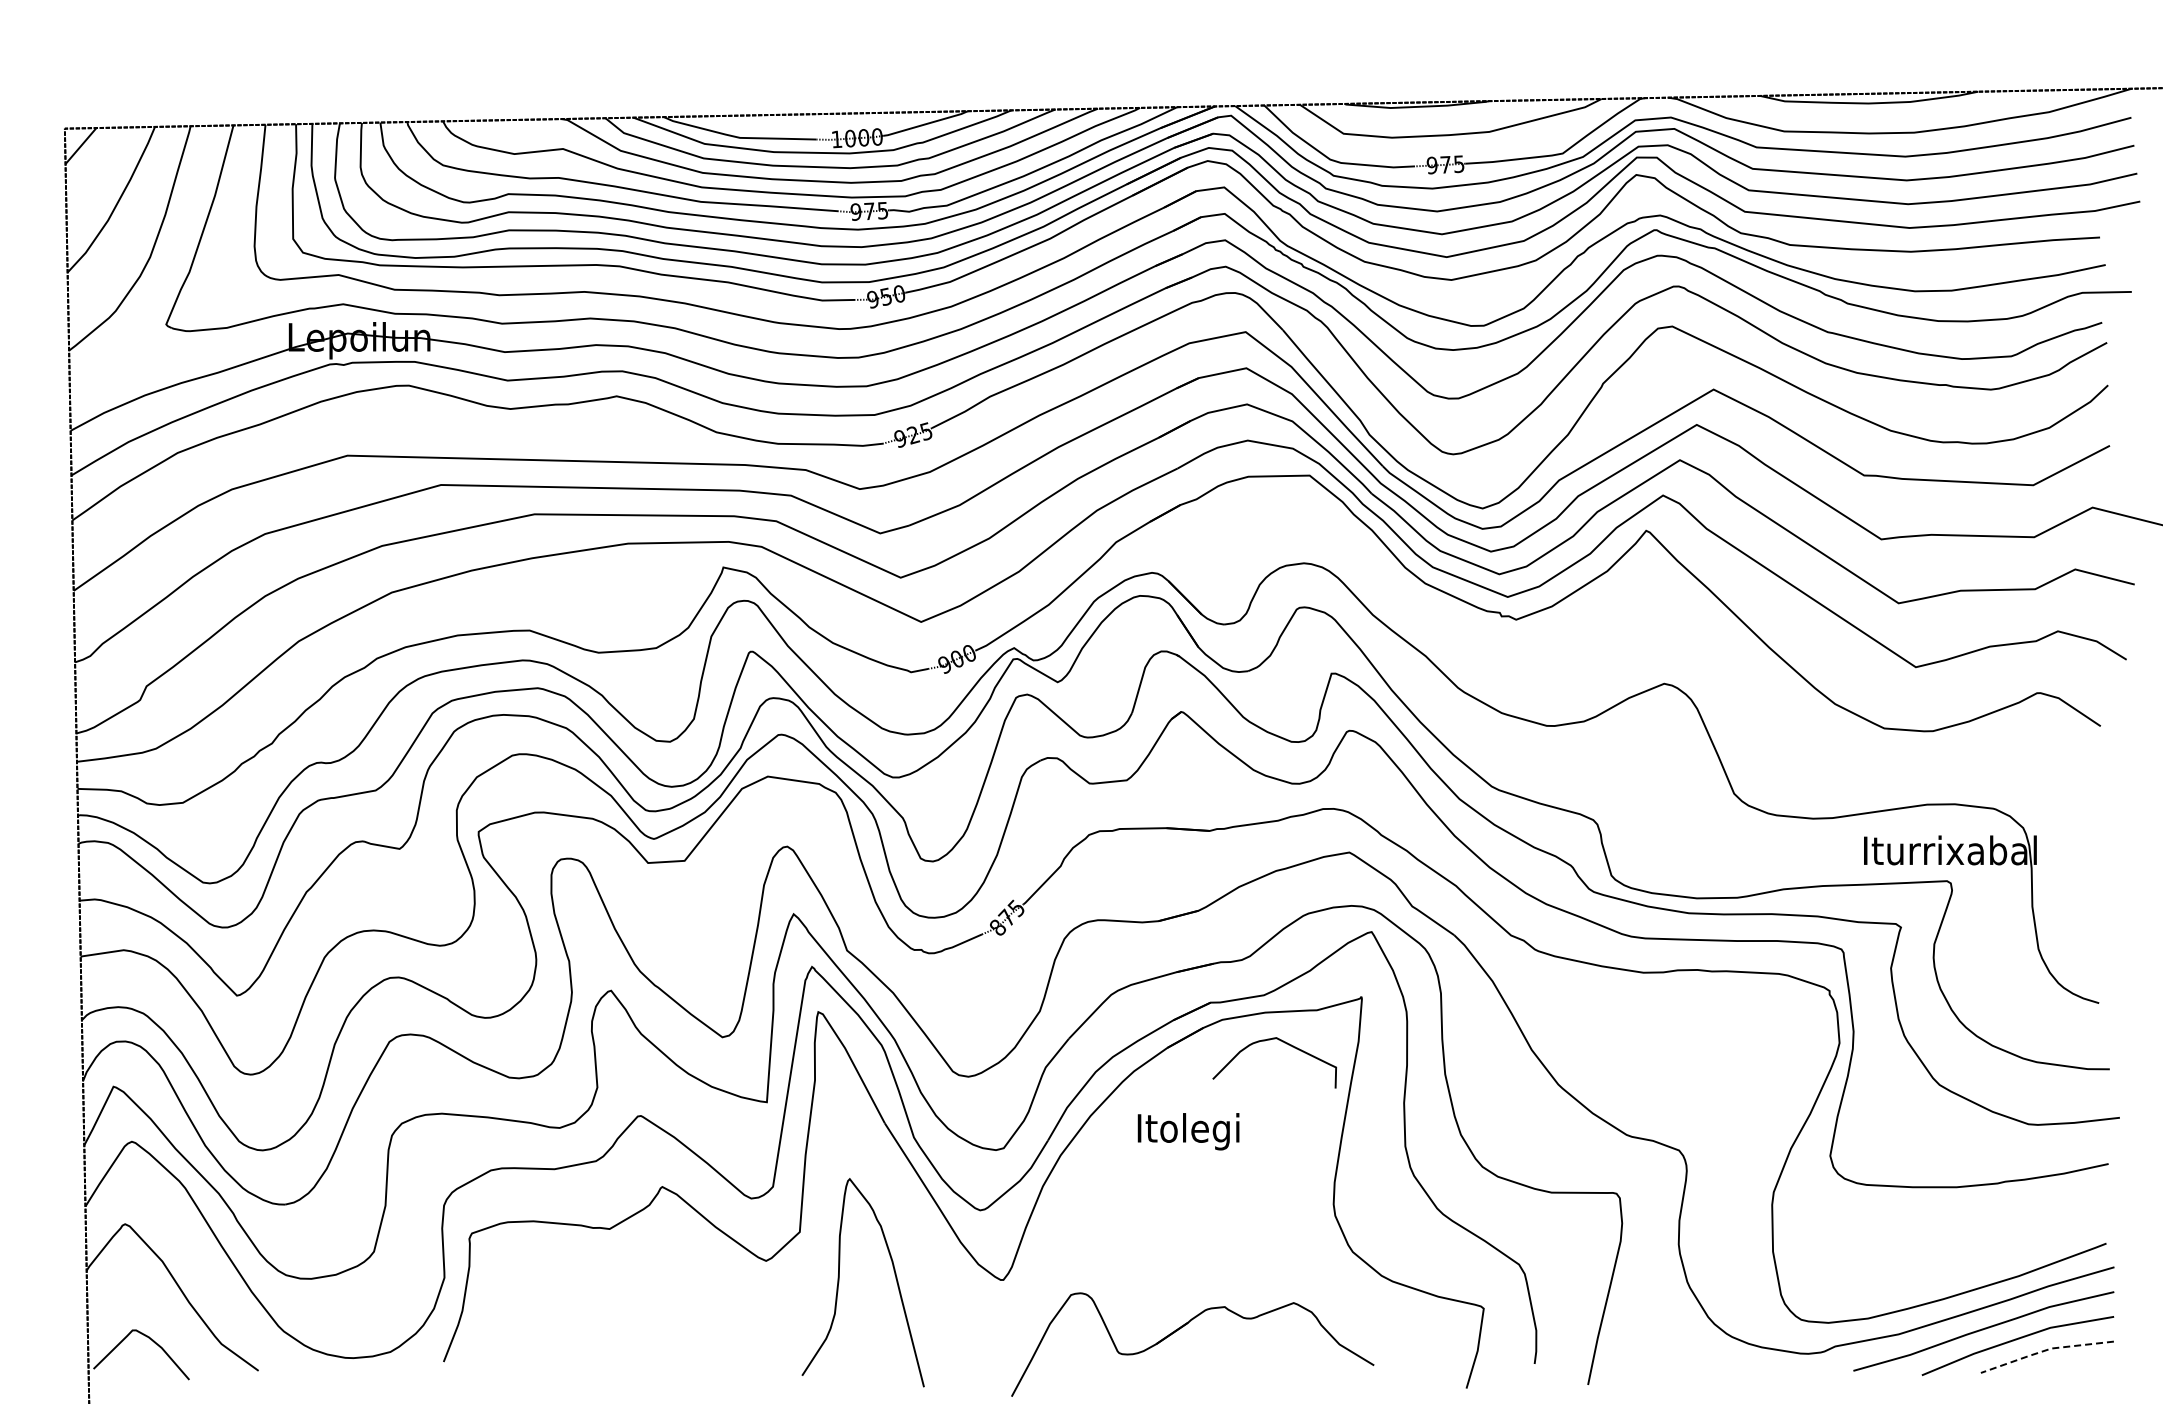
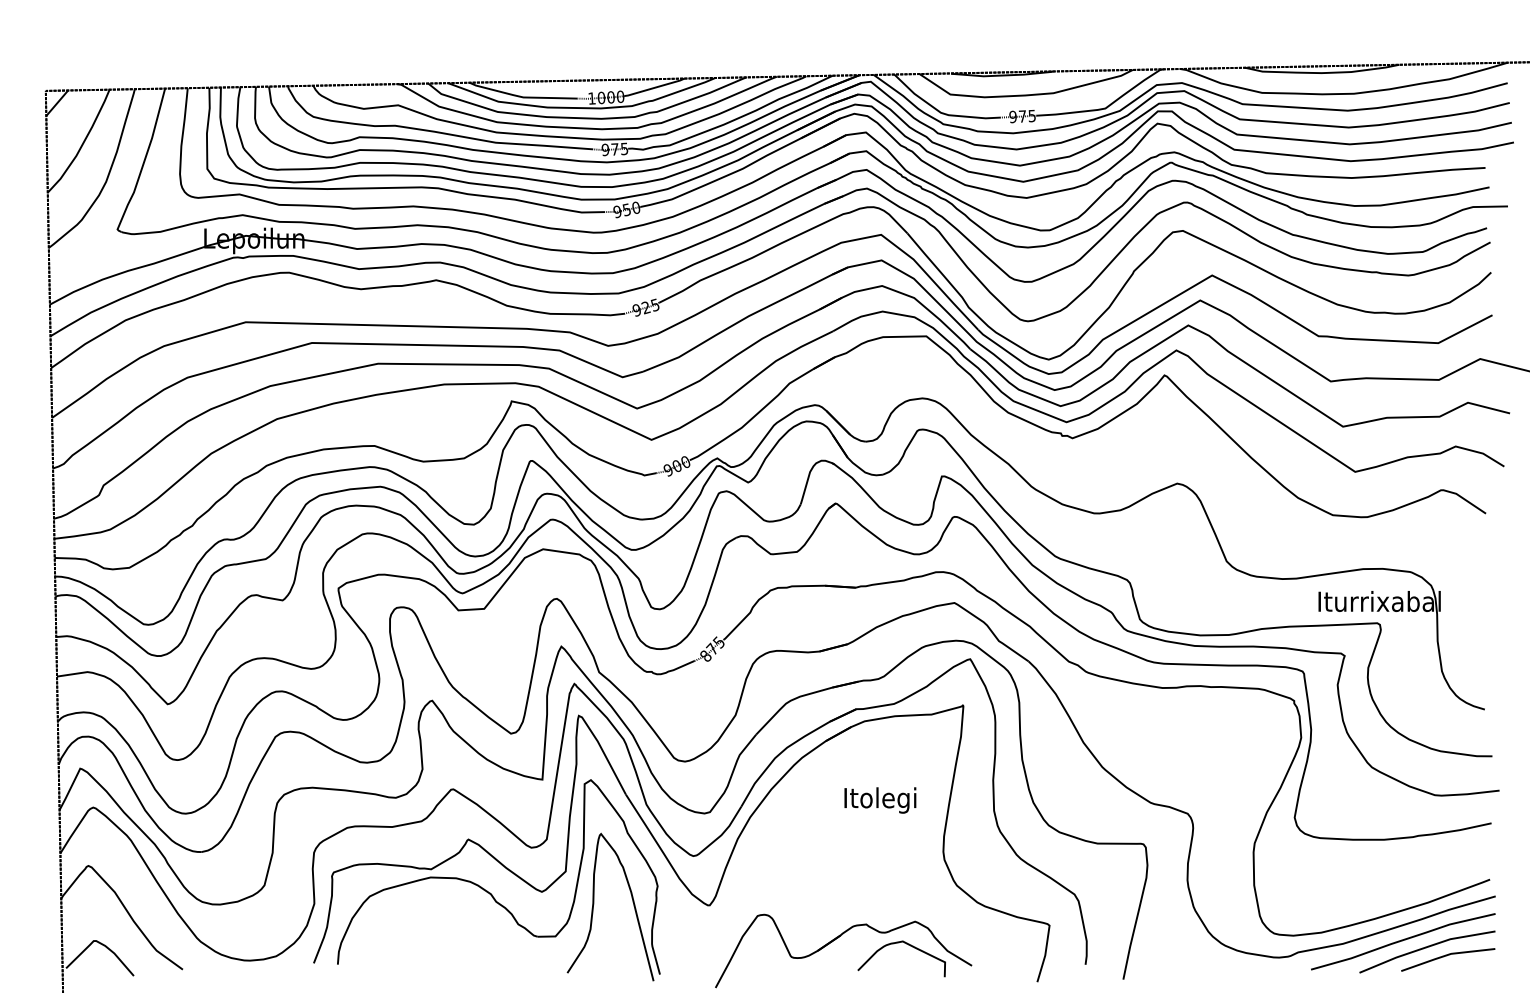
curve: (1284, 1043) -> (908, 945), moved
text: (1188, 1131) -> (880, 800), moved
part: (690, 1260) -> (488, 891), added
line: (2045, 1350) -> (1446, 955), dashed -> solid

